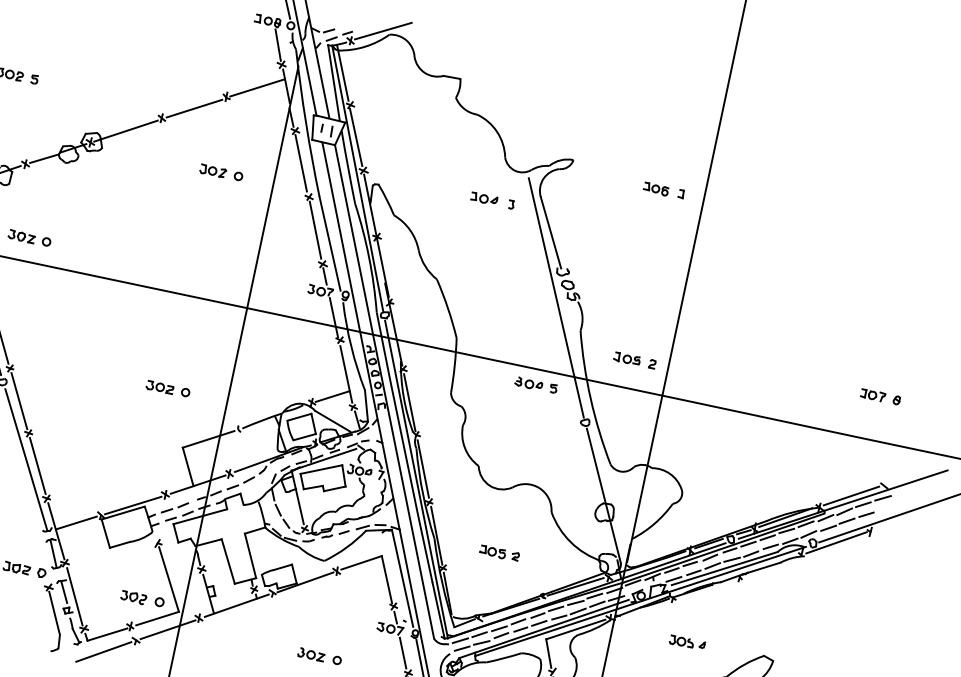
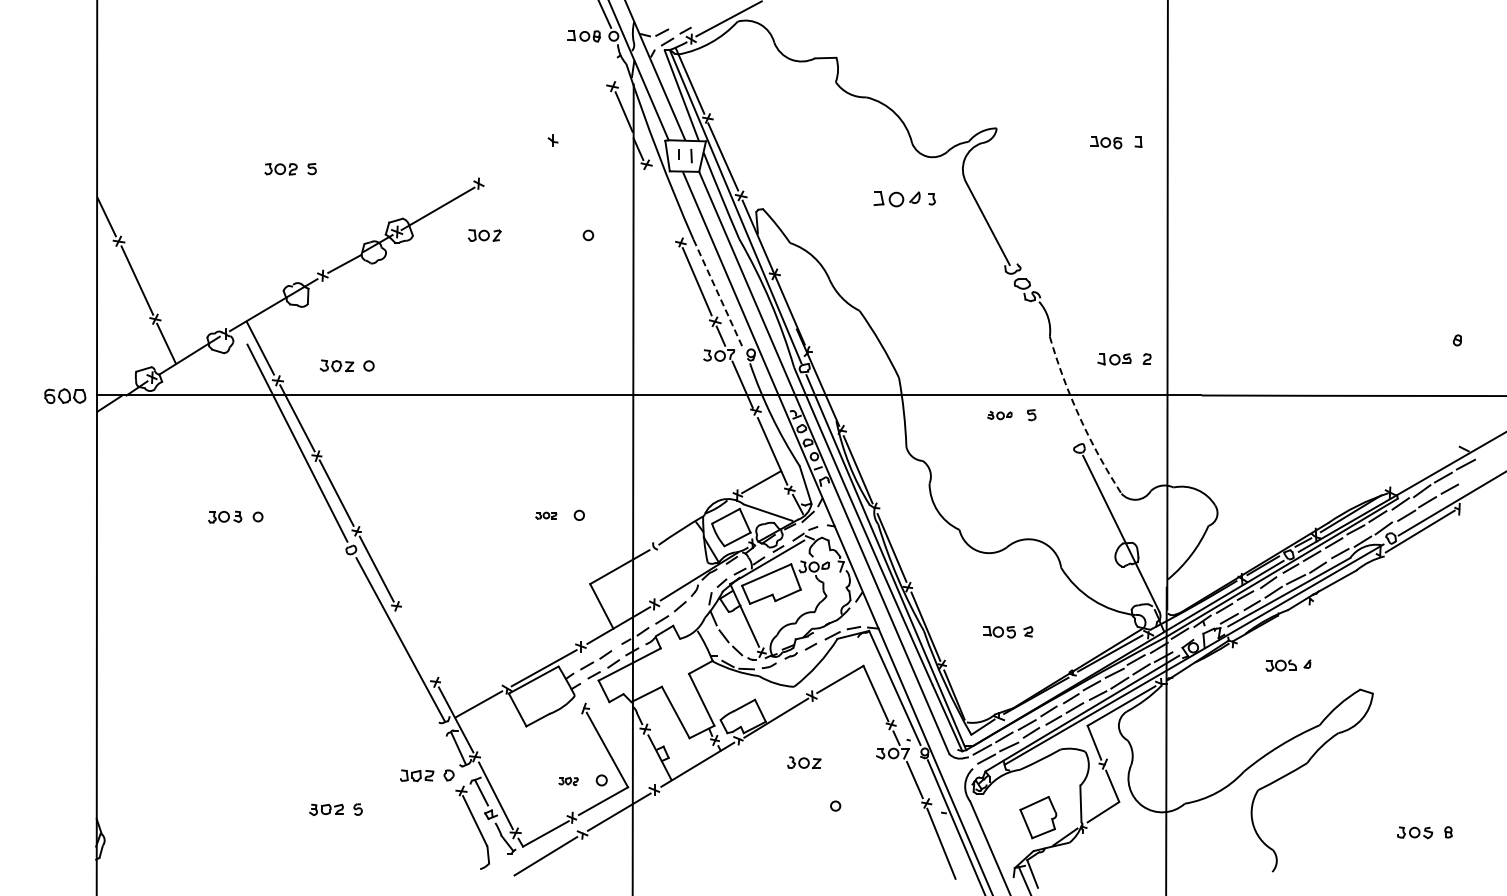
line: (277, 45) -> (602, 63), removed
line: (257, 87) -> (588, 121), removed
line: (194, 108) -> (516, 163), removed
line: (300, 162) -> (661, 202), removed
part: (212, 171) -> (484, 235), moved
part: (483, 198) -> (896, 199), size x1.4
line: (329, 243) -> (718, 294), solid -> dashed
line: (556, 297) -> (1011, 302), removed
part: (528, 383) -> (999, 415), size x0.7
part: (159, 387) -> (545, 515), size x0.6
part: (872, 395) -> (1426, 340), removed
arc: (590, 398) -> (1079, 417), solid -> dashed
line: (38, 465) -> (416, 643), removed
line: (851, 495) -> (1426, 469), removed
part: (133, 597) -> (568, 781), size x0.6
part: (687, 642) -> (1288, 665), moved
part: (311, 654) -> (804, 762), moved

